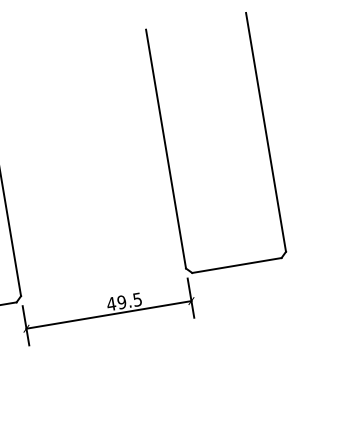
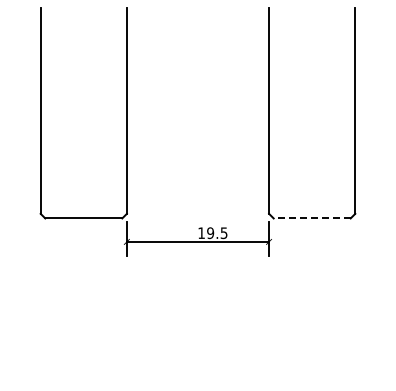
line: (236, 265) -> (311, 218), solid -> dashed
text: (111, 303) -> (201, 232), 49.5 -> 19.5

